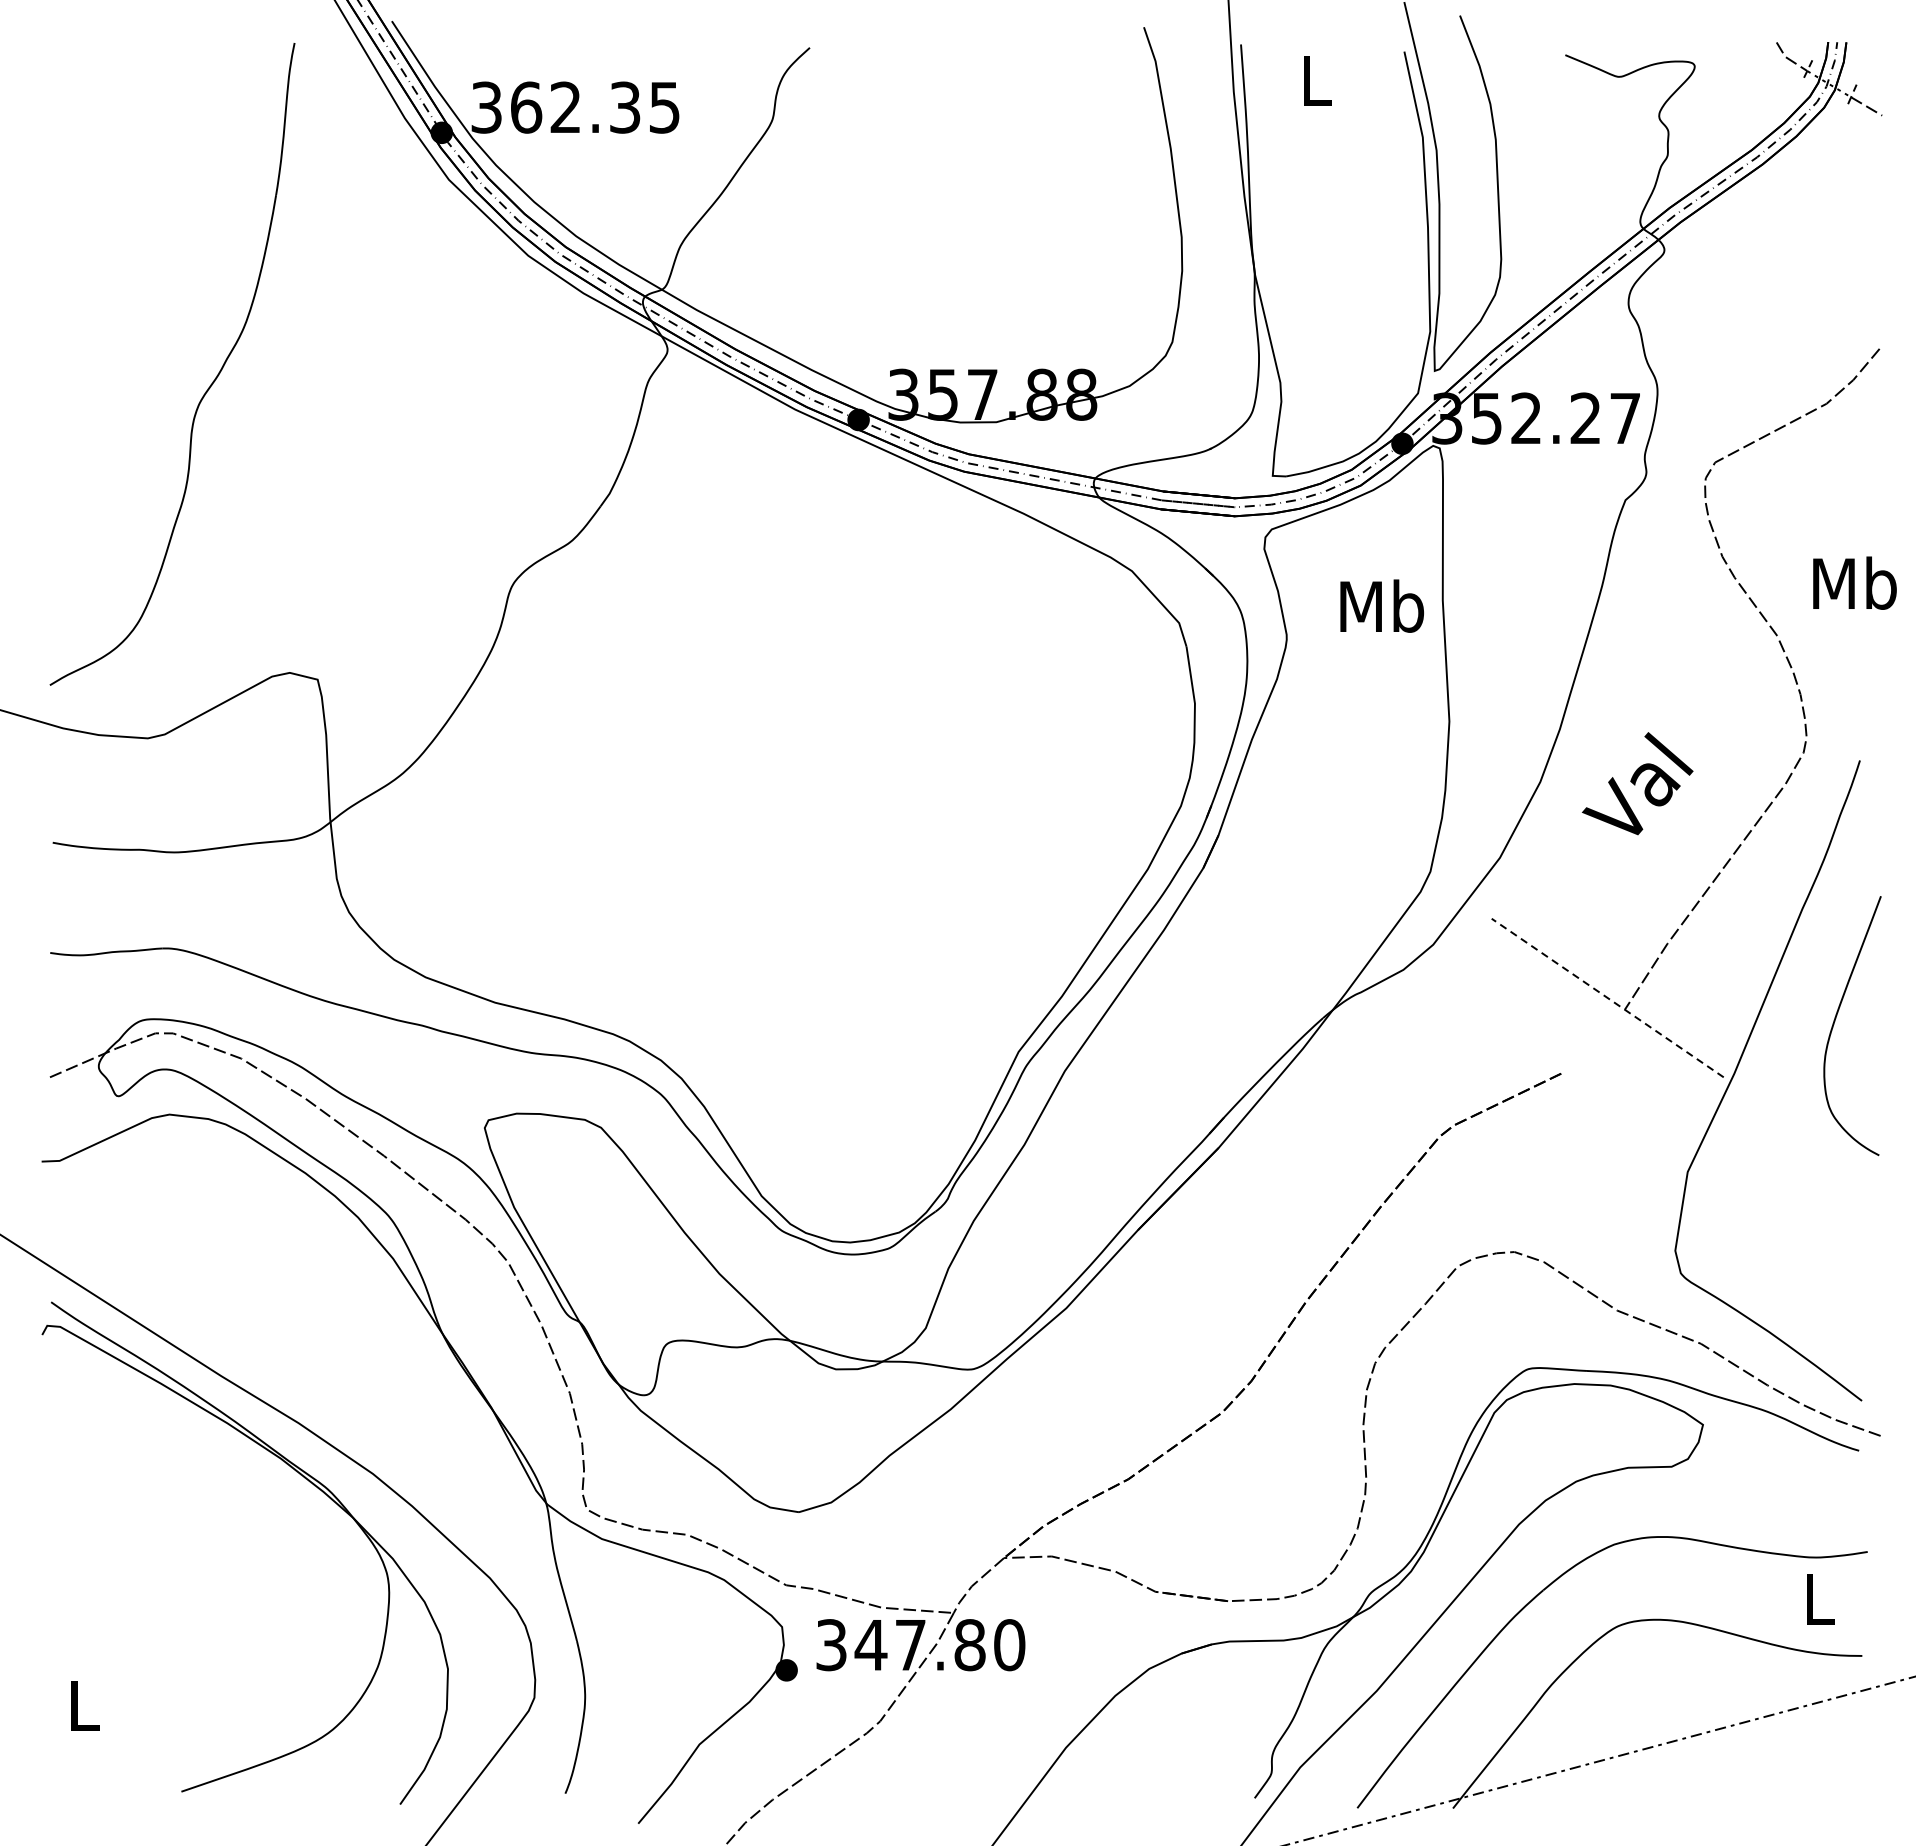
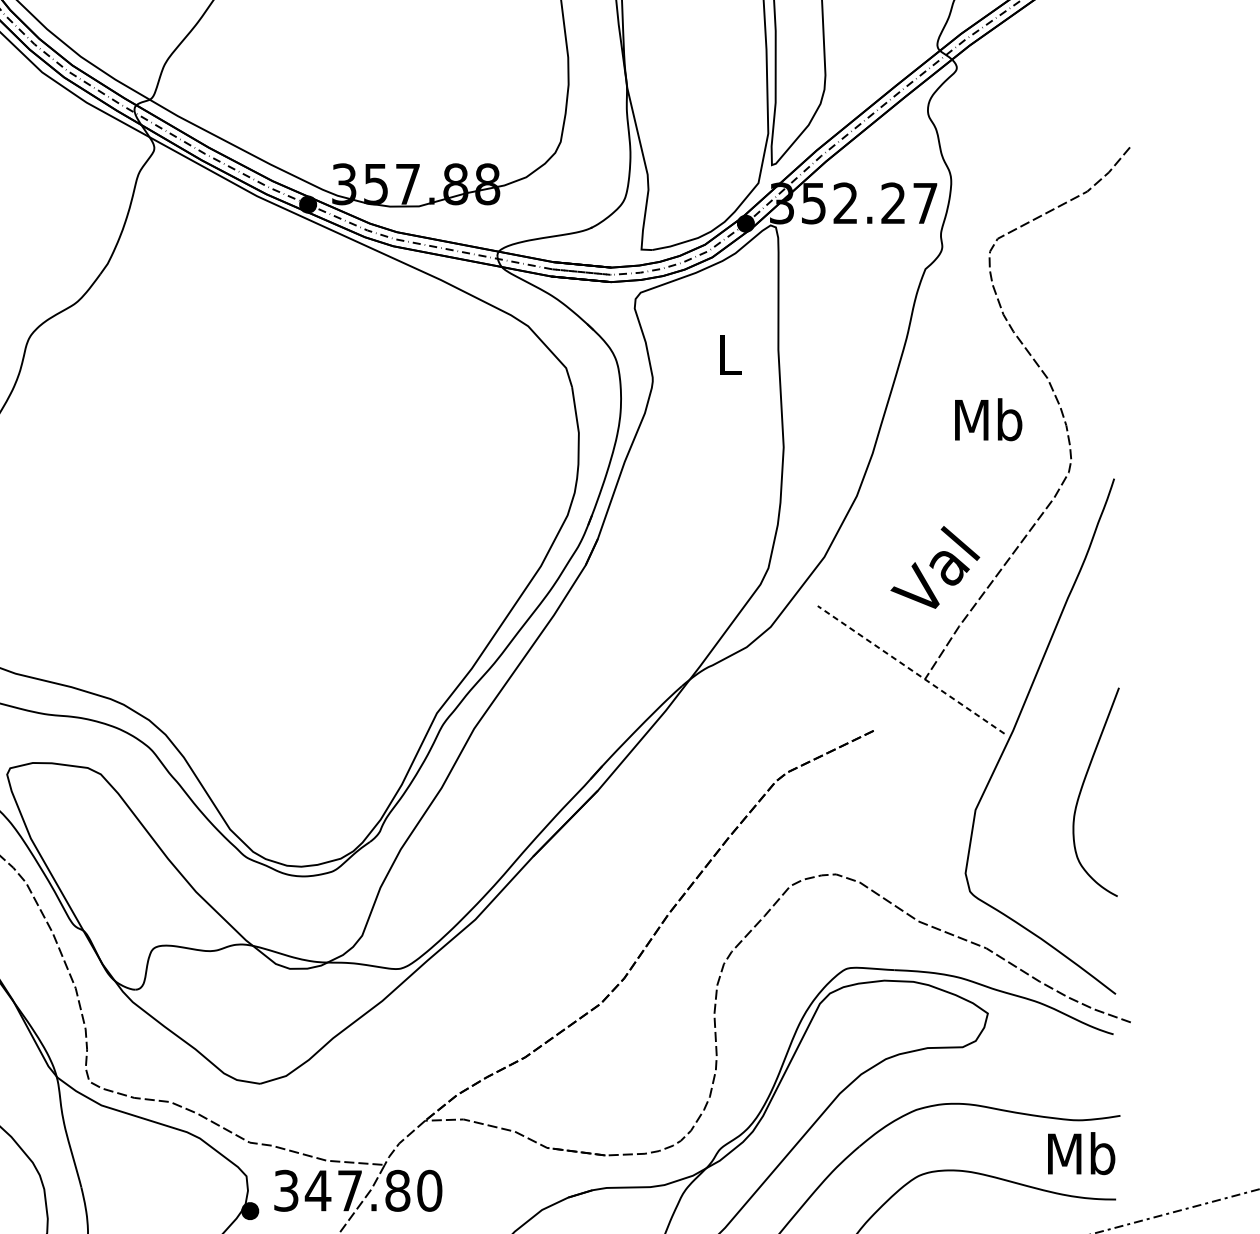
text: (1854, 582) -> (988, 419), moved
text: (1382, 605) -> (729, 353), Mb -> L
text: (1637, 783) -> (935, 567), moved
curve: (1835, 1021) -> (1082, 788), moved
text: (1819, 1598) -> (1081, 1153), L -> Mb

